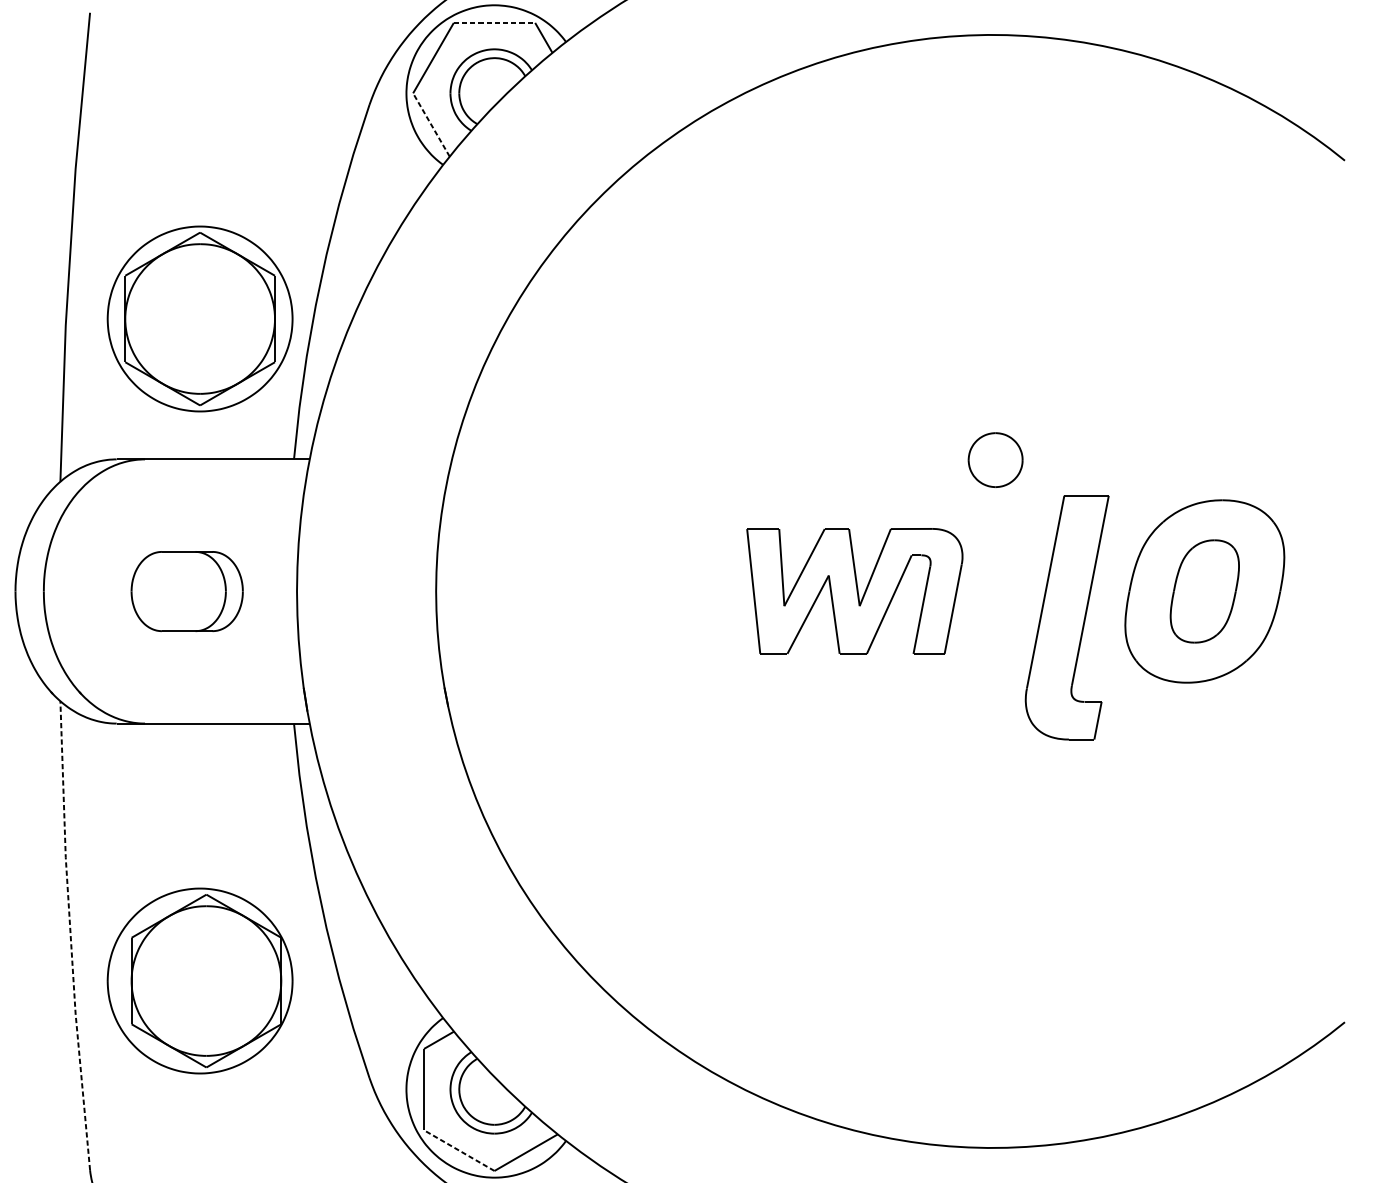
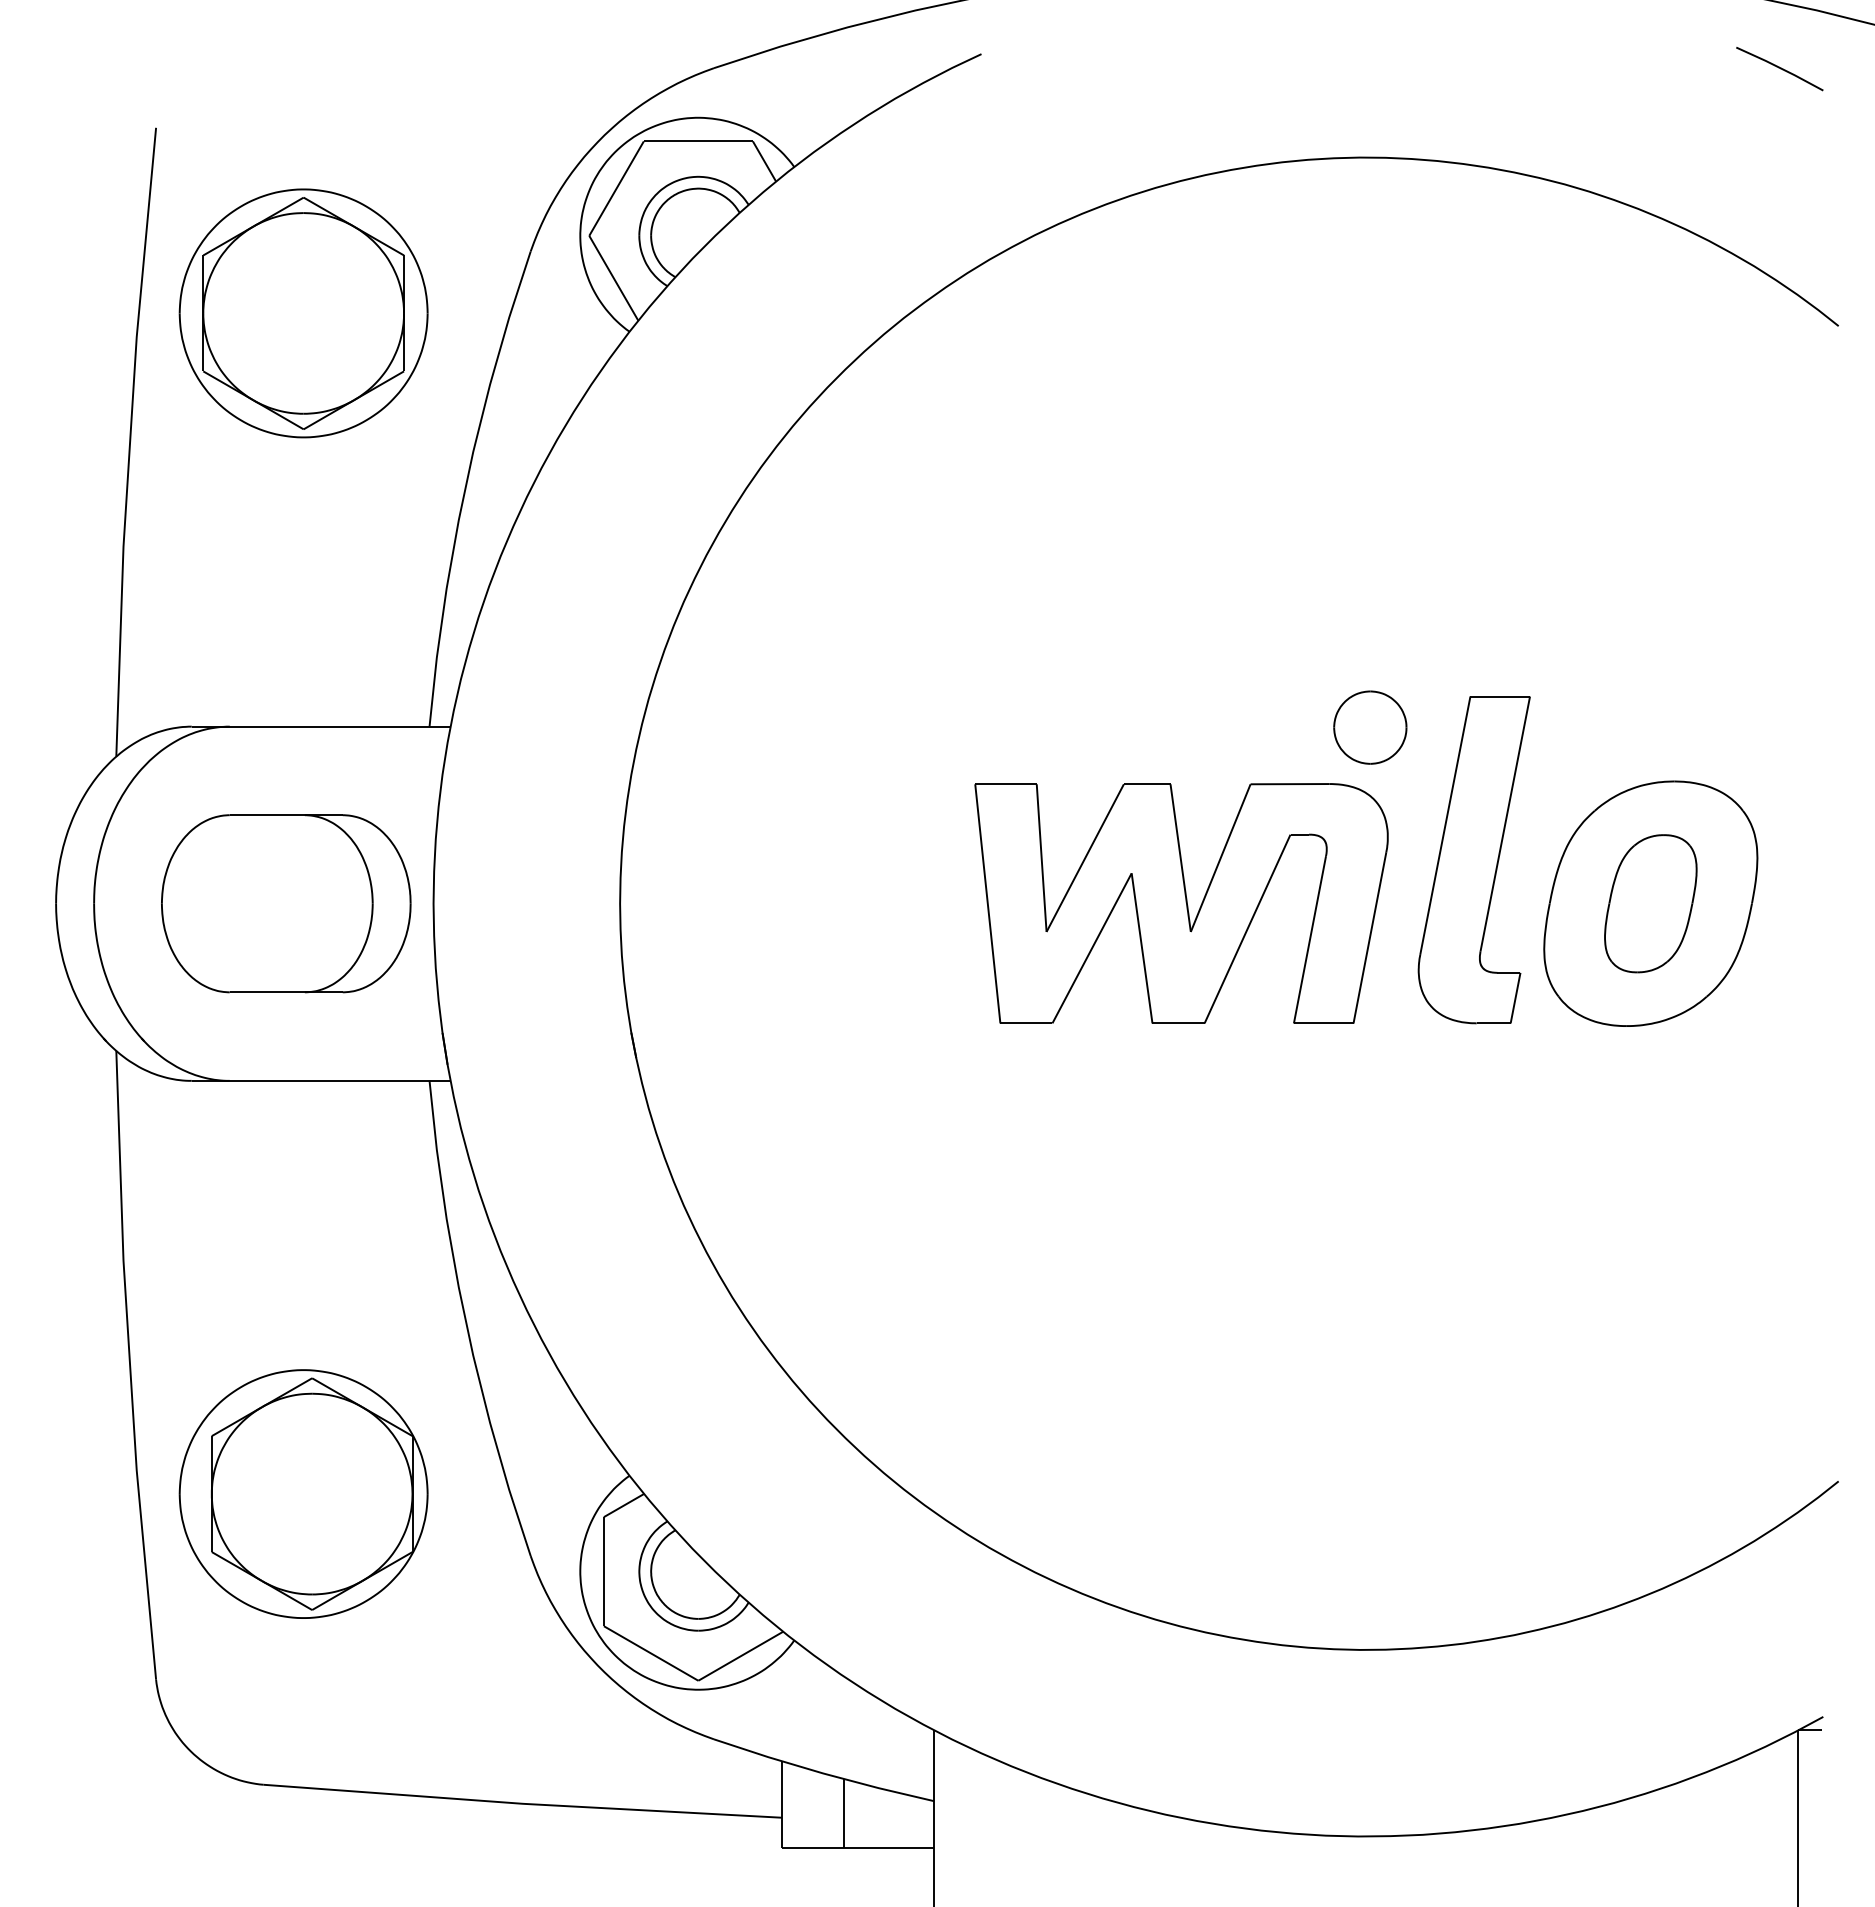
line: (494, 22) -> (698, 141), dashed -> solid
line: (431, 125) -> (613, 278), dashed -> solid
part: (200, 319) -> (303, 313), moved
part: (187, 591) -> (286, 903), size x1.67
part: (854, 591) -> (1181, 903), size x1.43
part: (1066, 618) -> (1473, 860), moved
line: (70, 935) -> (130, 1365), dashed -> solid
part: (200, 980) -> (303, 1493), moved
line: (459, 1150) -> (651, 1653), dashed -> solid

